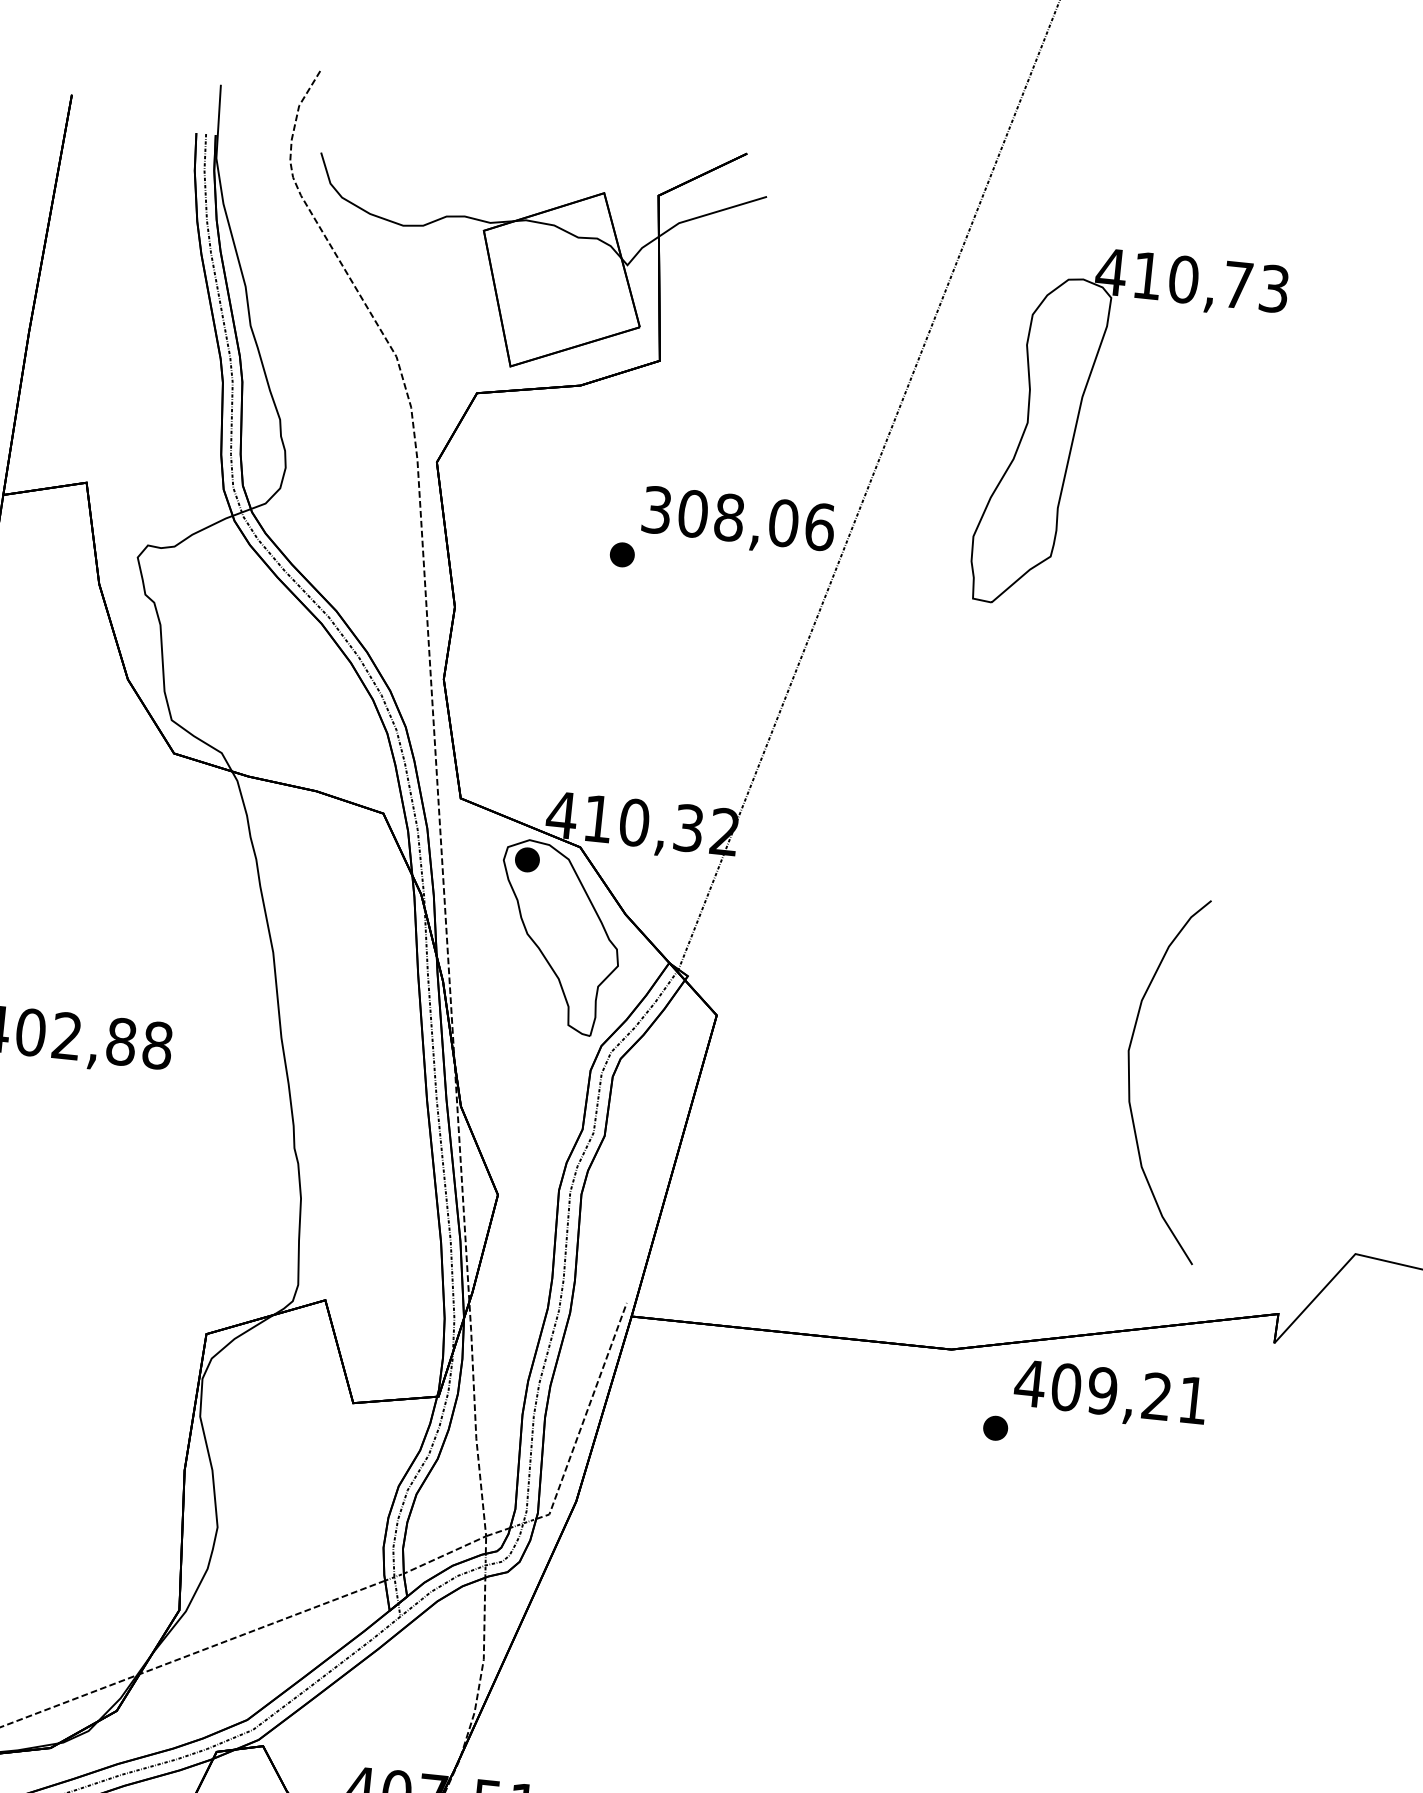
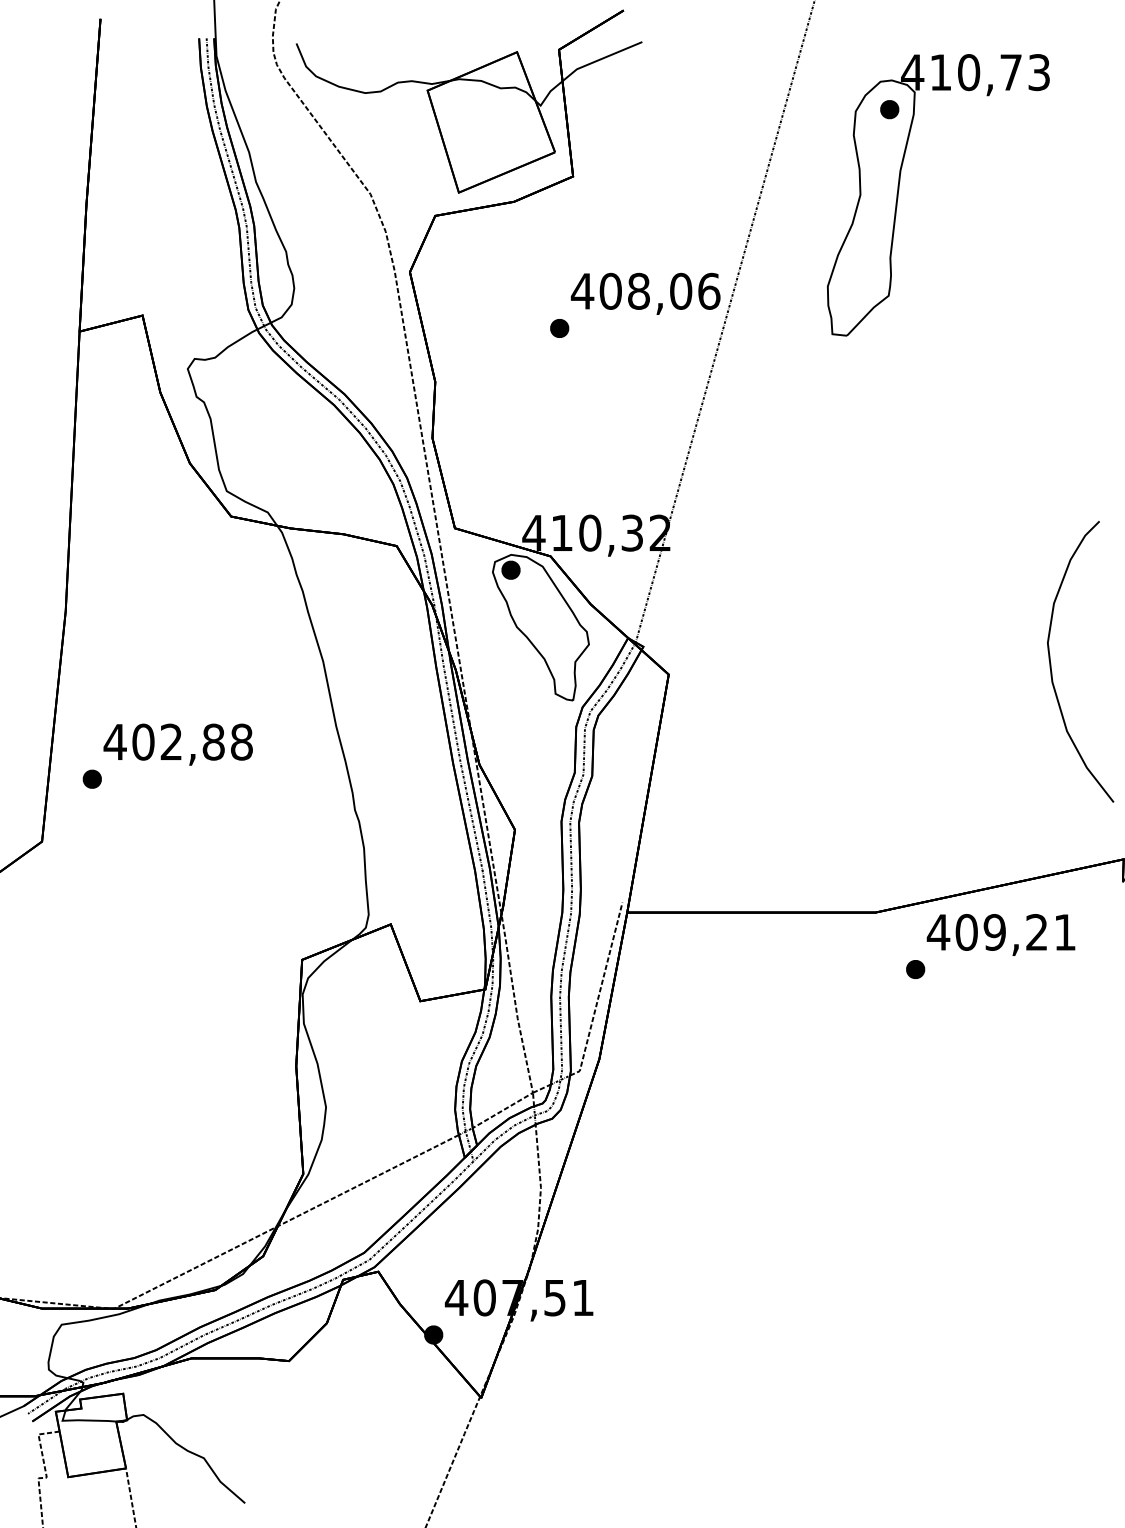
part: (1076, 316) -> (889, 109), added
text: (656, 508) -> (582, 290), 308,06 -> 408,06
curve: (1130, 1077) -> (1051, 663), moved

